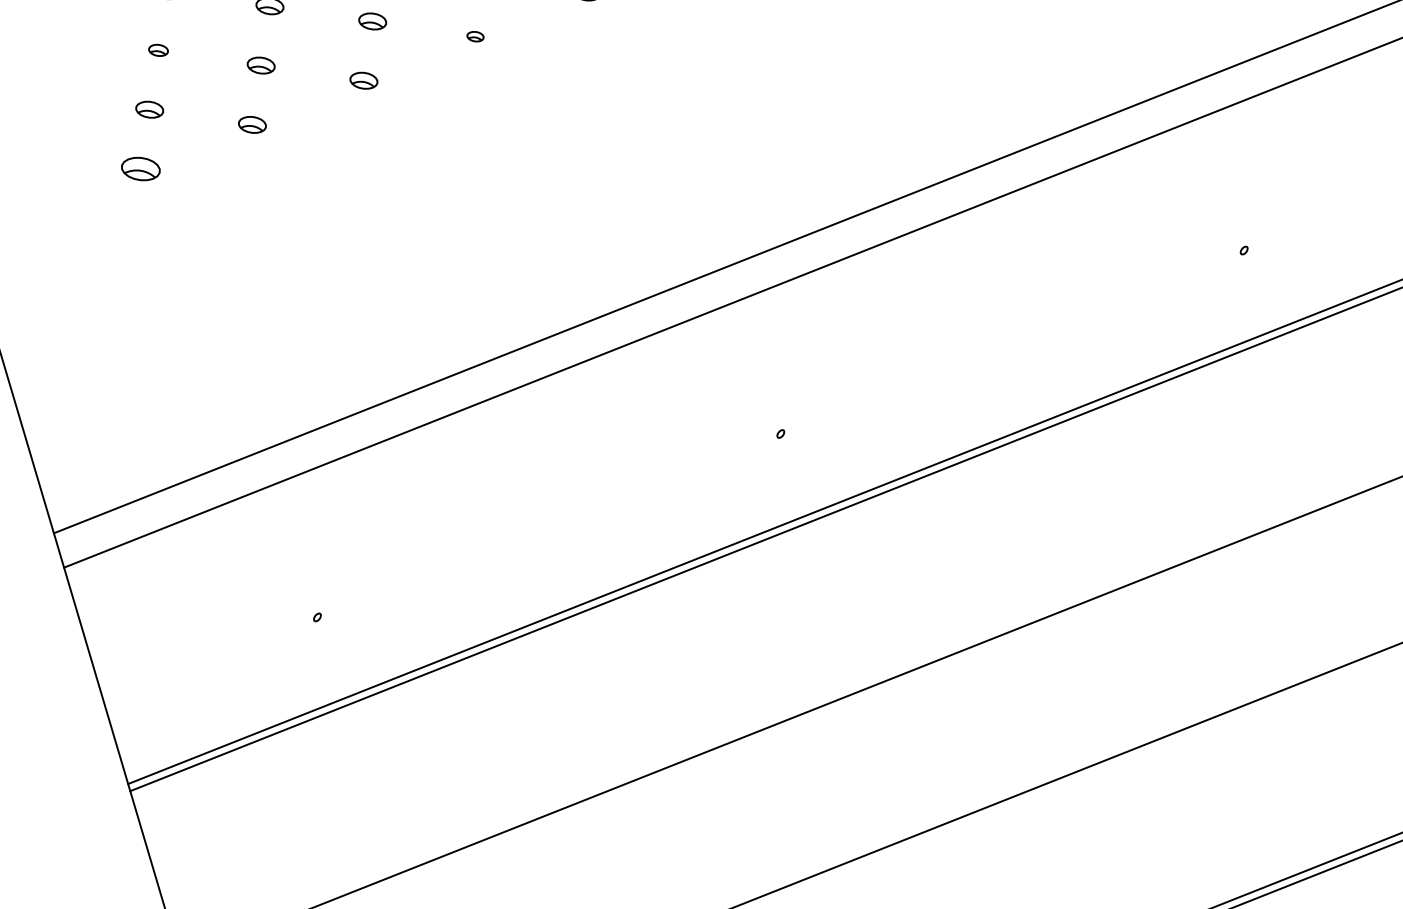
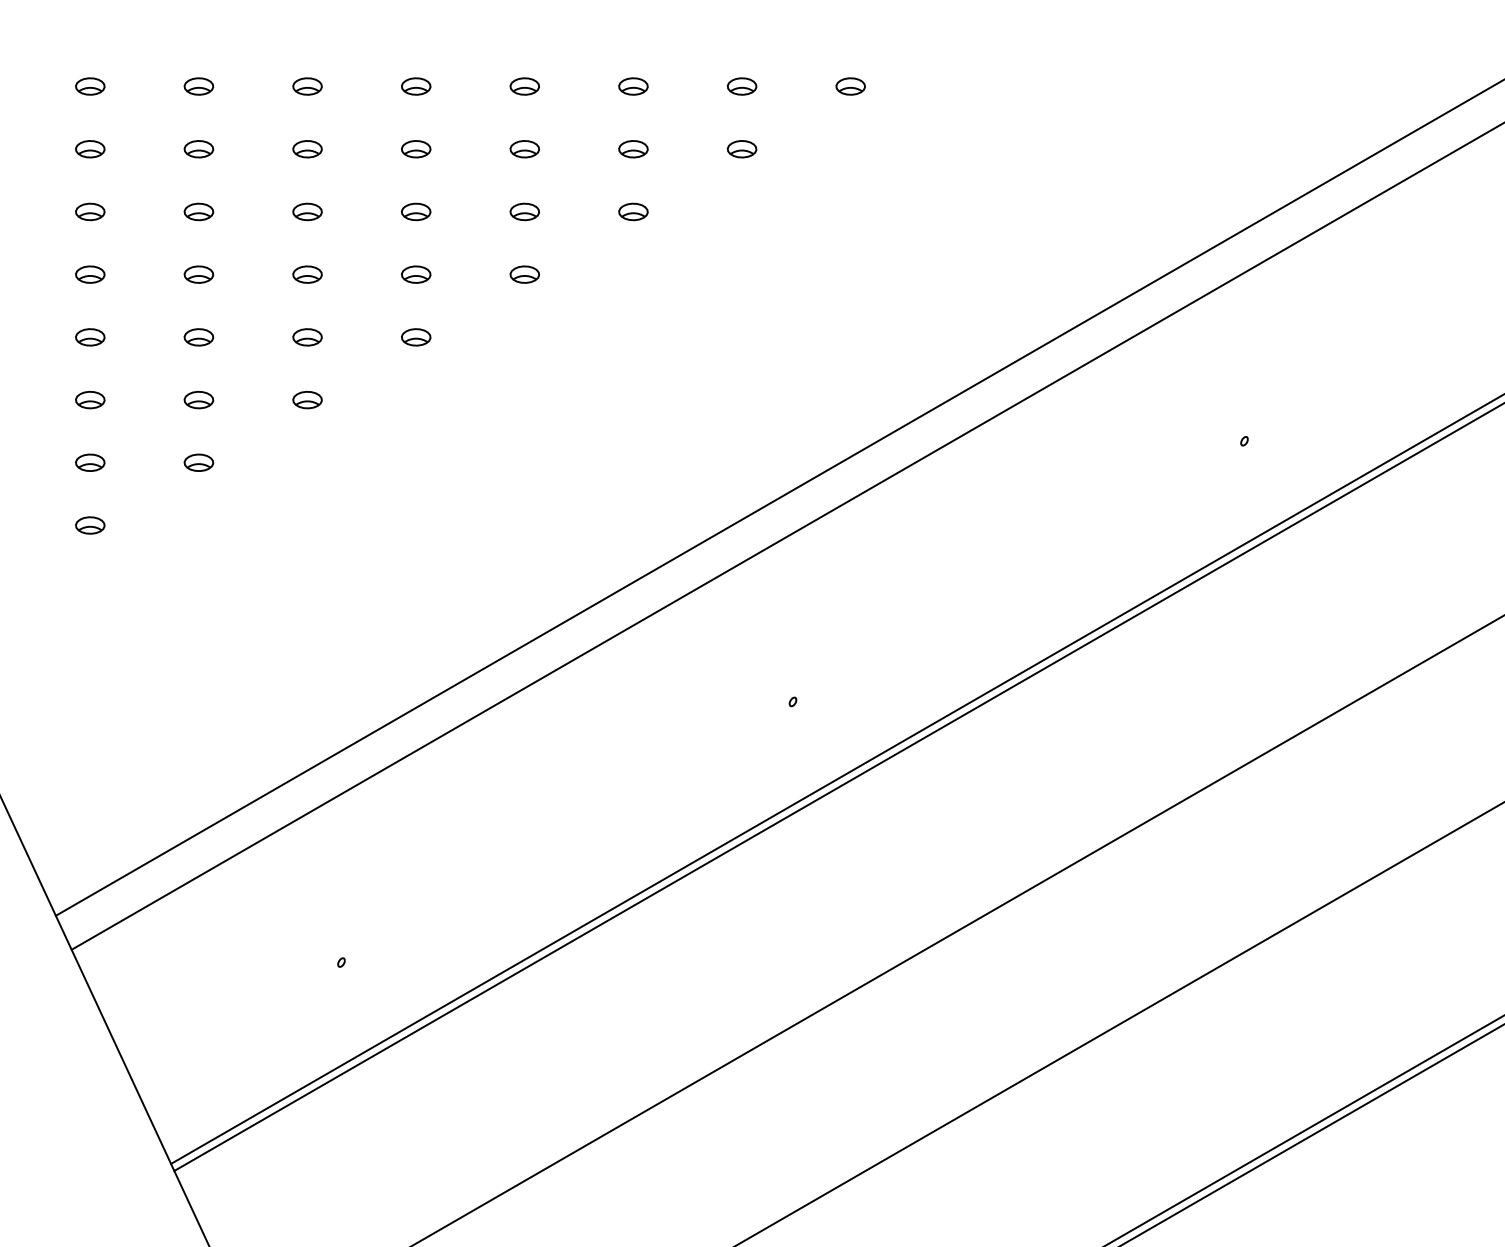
part: (475, 36) -> (416, 337), size x1.67
part: (158, 49) -> (90, 399), size x1.43
part: (141, 169) -> (90, 525), size x0.71

